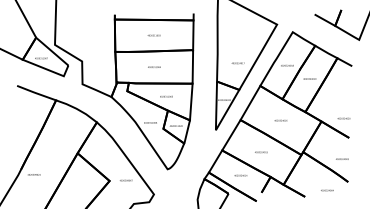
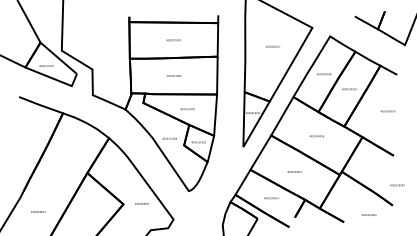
text: (237, 63) -> (272, 46), moved
text: (343, 118) -> (387, 111), moved
text: (342, 158) -> (397, 184), moved
text: (34, 174) -> (38, 211), moved

